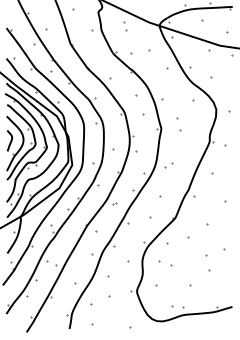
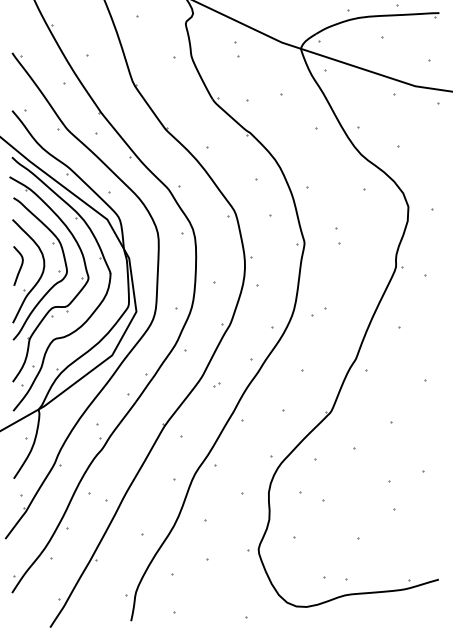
part: (179, 124) -> (338, 235), size x0.62

